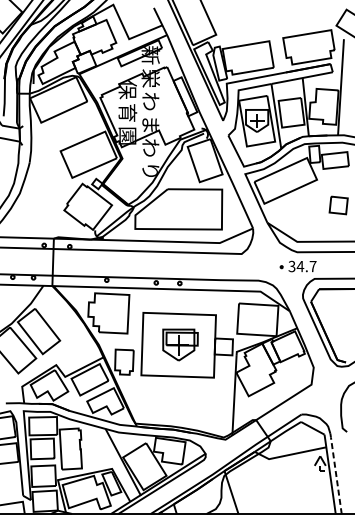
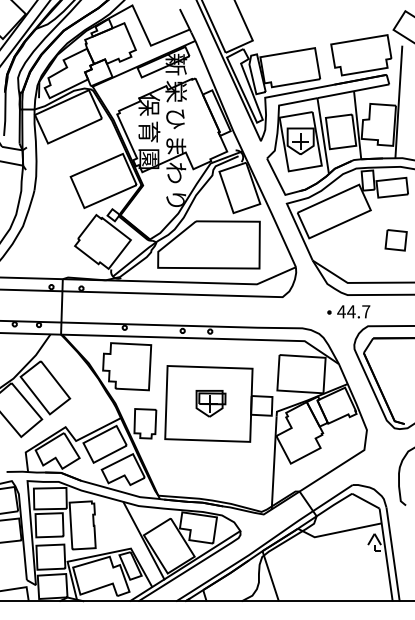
text: (151, 101) -> (176, 118), わ -> ひ
text: (291, 266) -> (341, 311), 34.7 -> 44.7
part: (180, 344) -> (210, 403), size x0.71
line: (336, 473) -> (393, 554), dashed -> solid

